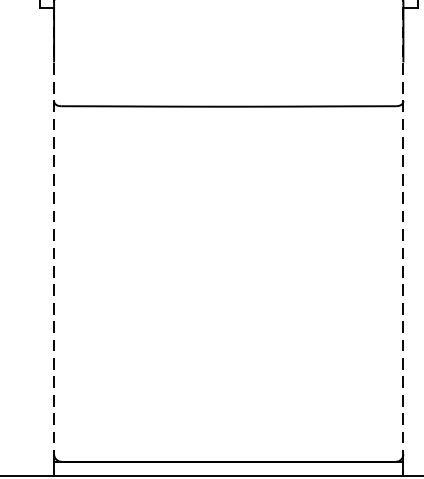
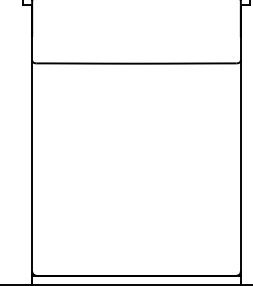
line: (54, 233) -> (32, 139), dashed -> solid
line: (402, 233) -> (240, 139), dashed -> solid

